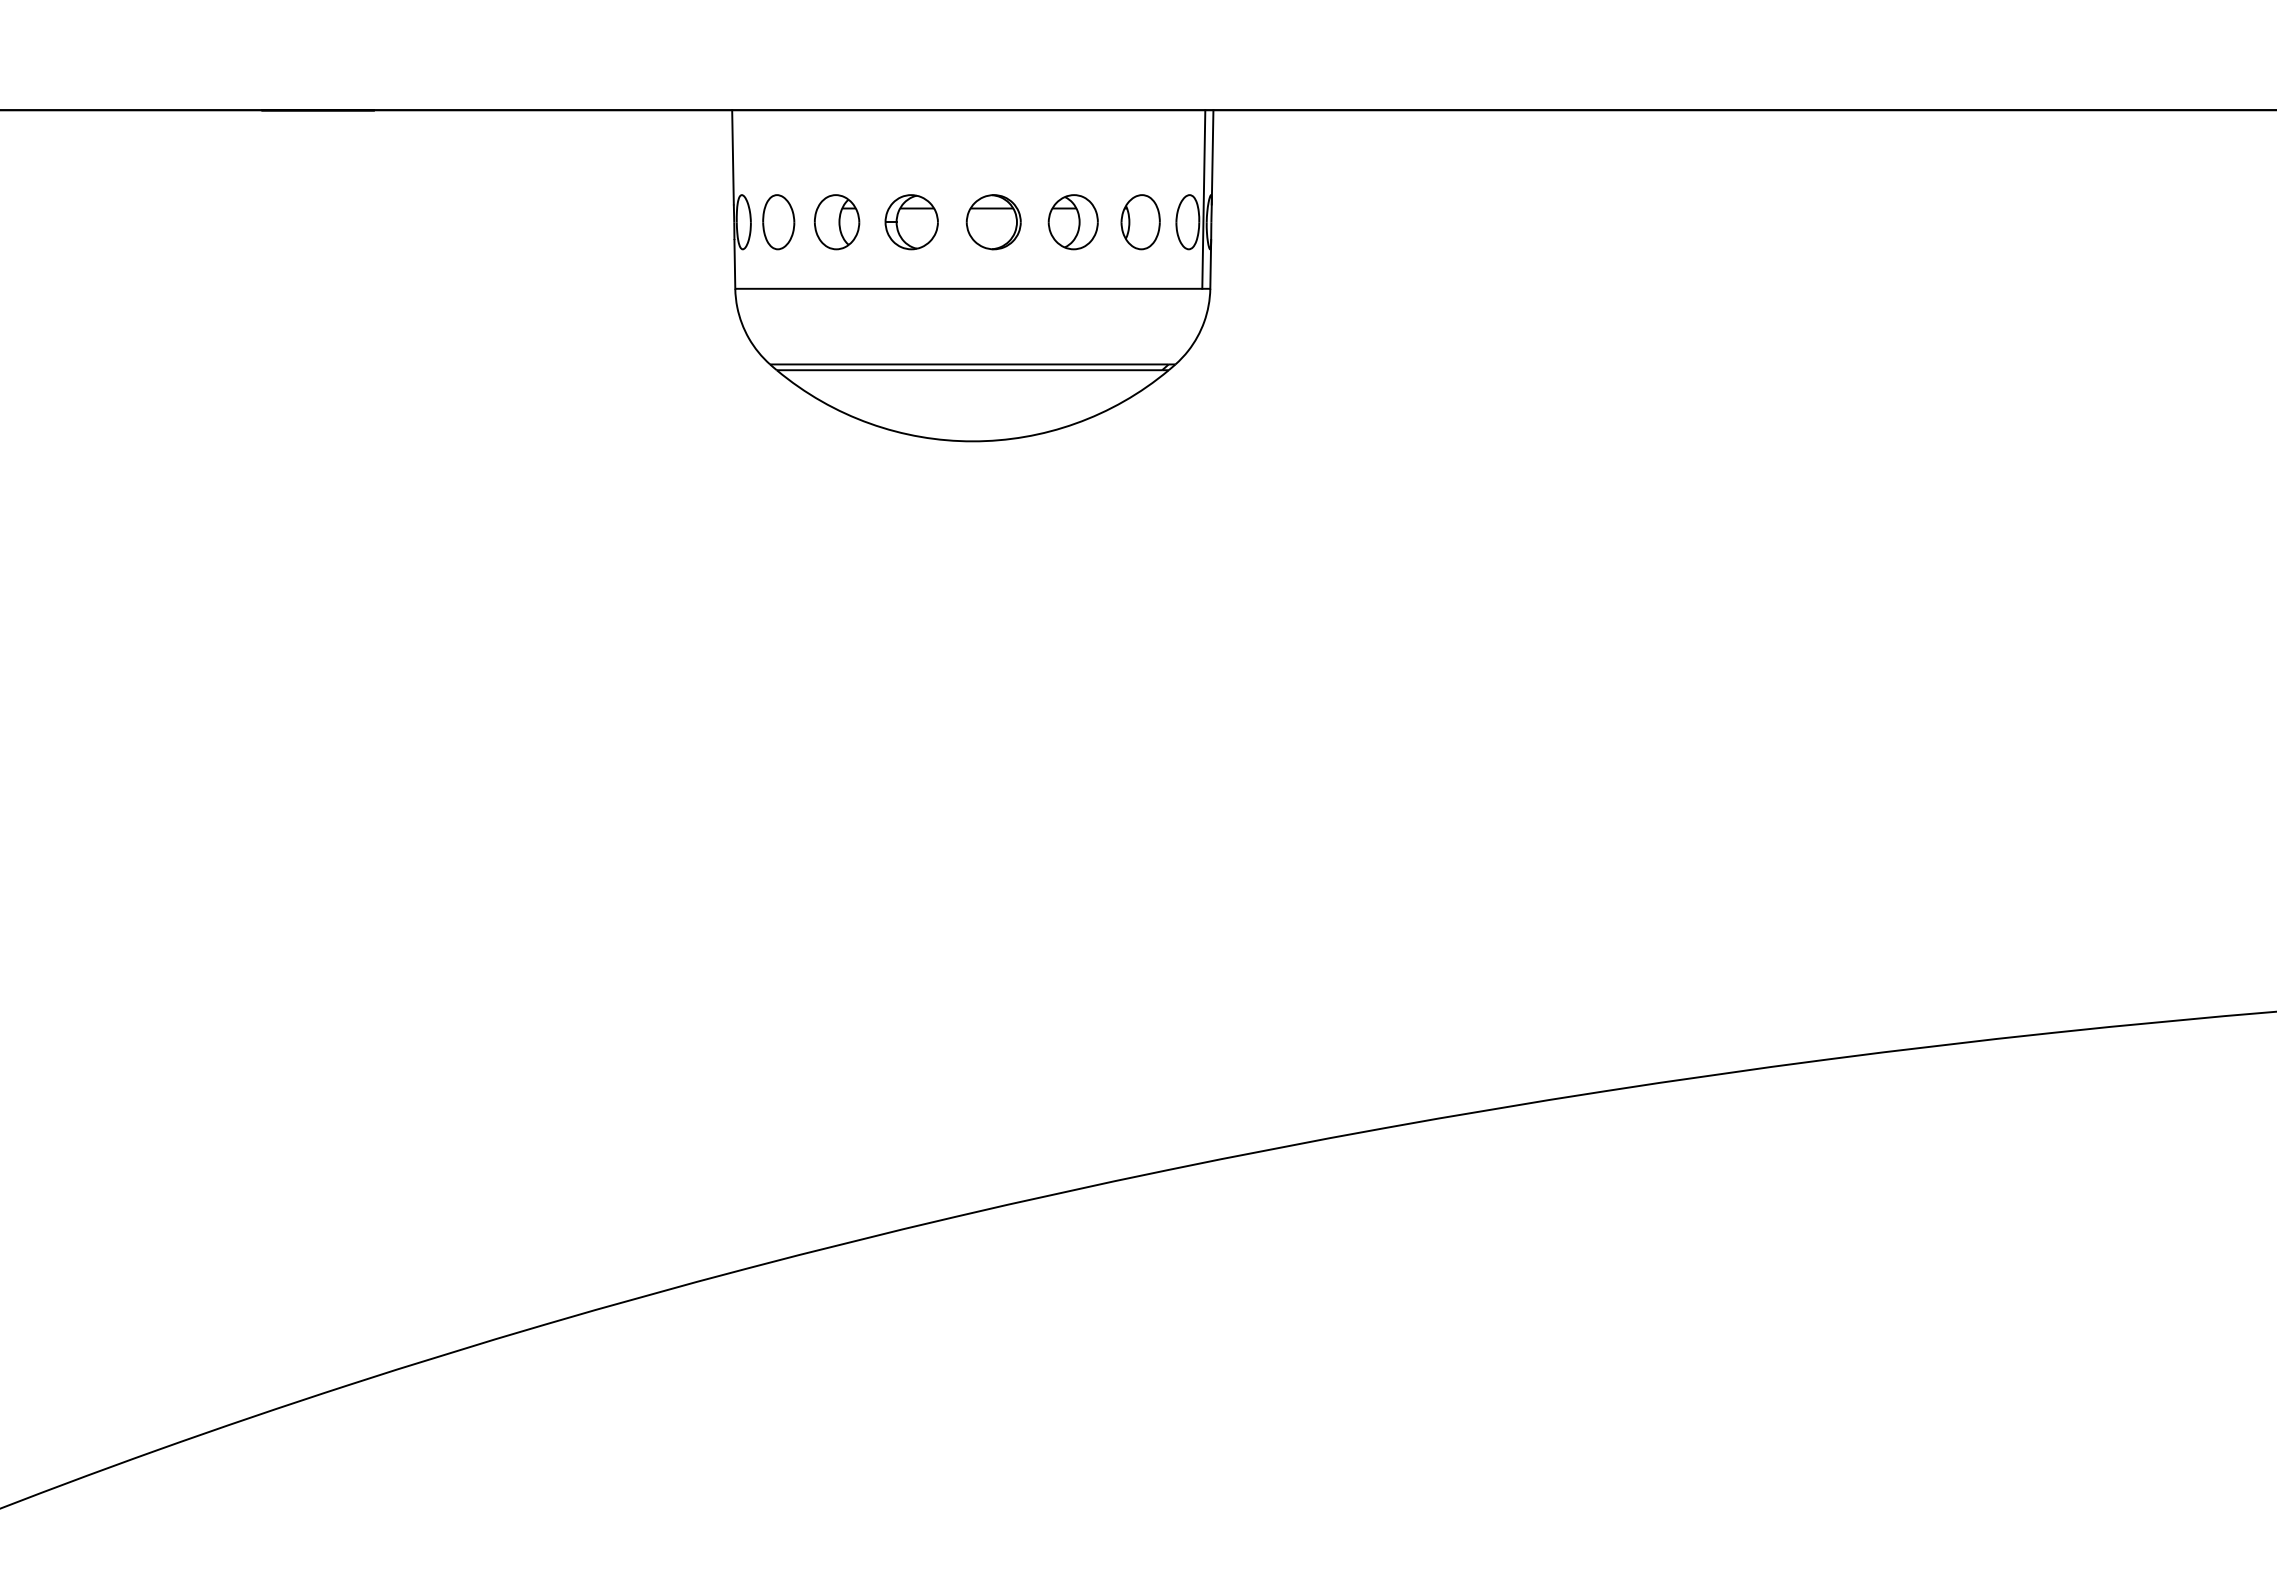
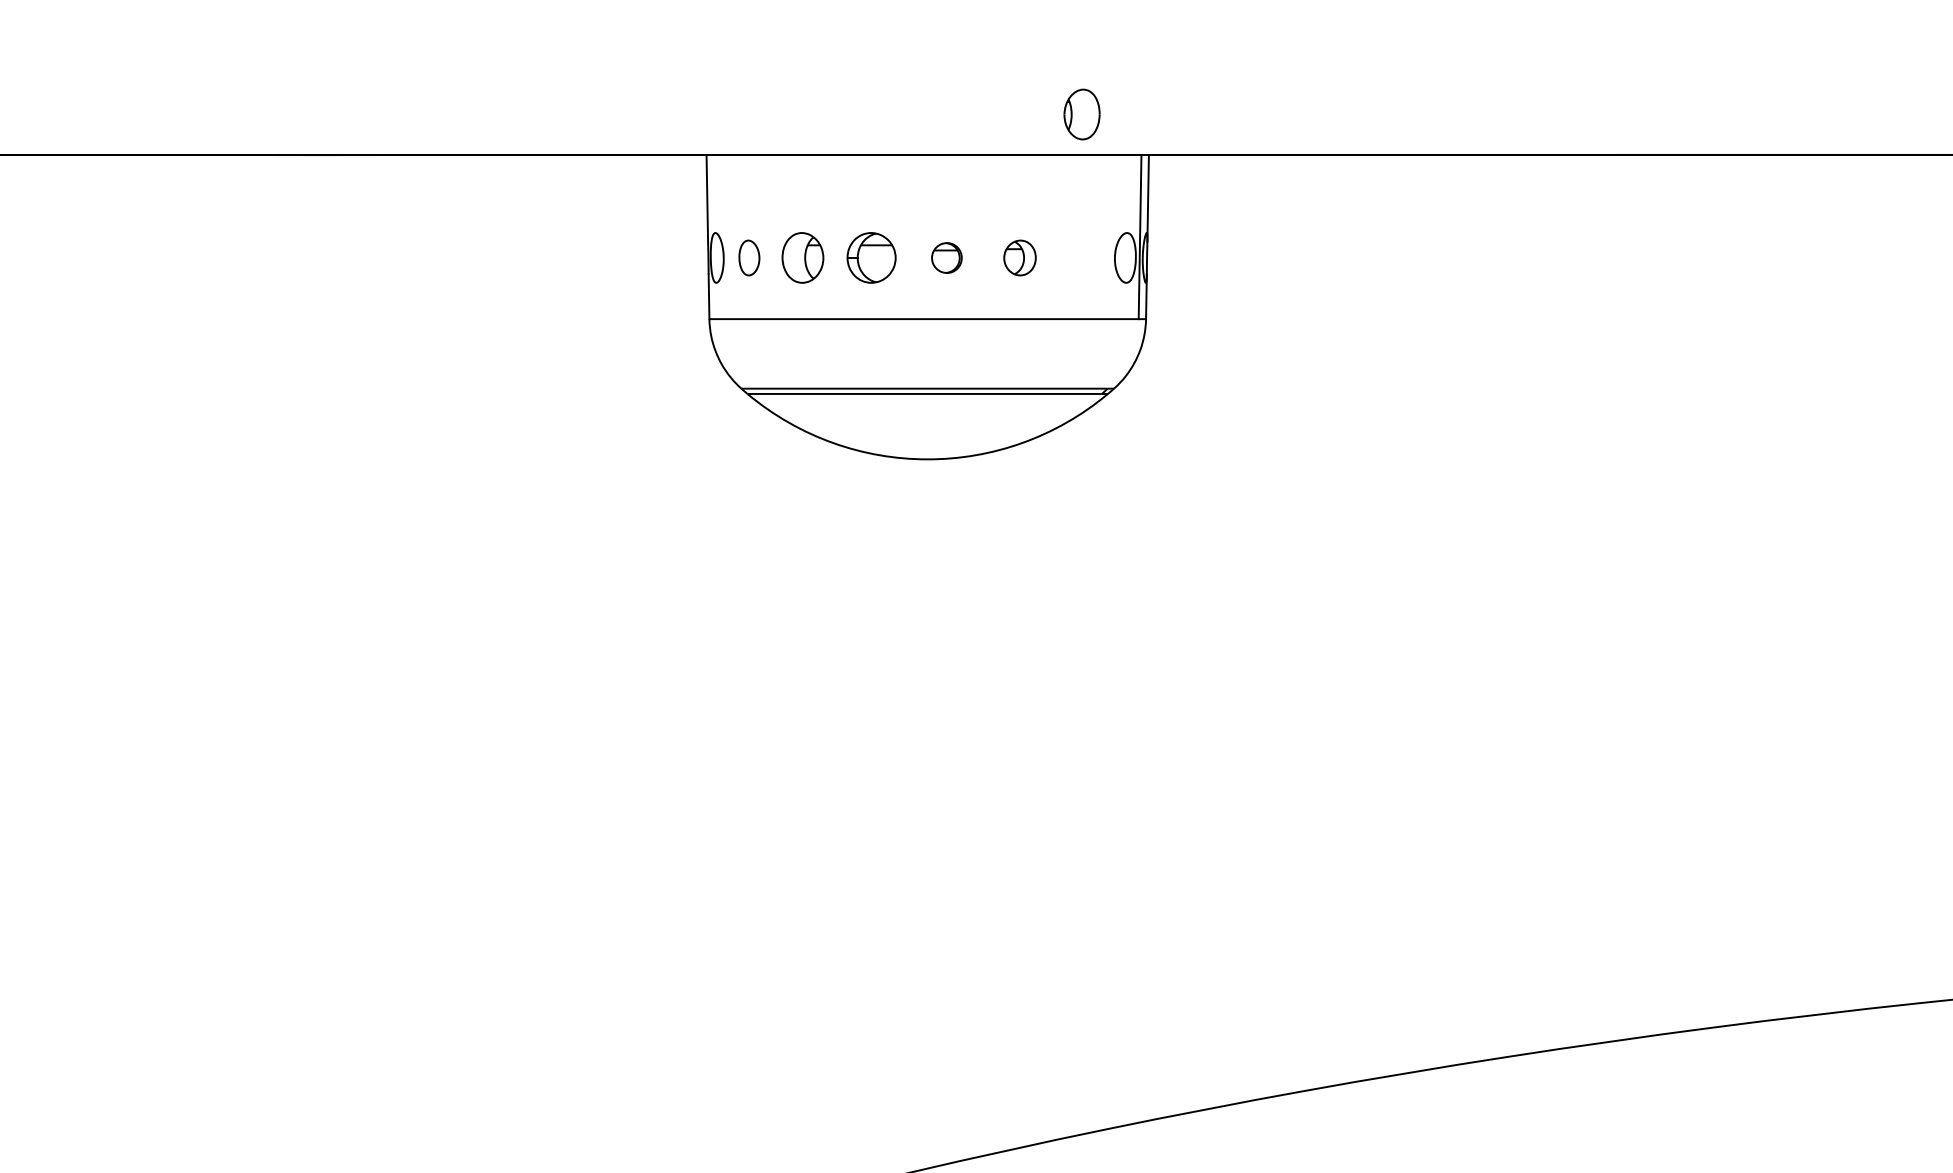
part: (778, 222) -> (749, 258), size x0.7
part: (993, 222) -> (946, 258), size x0.6
part: (1072, 222) -> (1019, 258), size x0.7
part: (1140, 222) -> (1081, 114), moved

